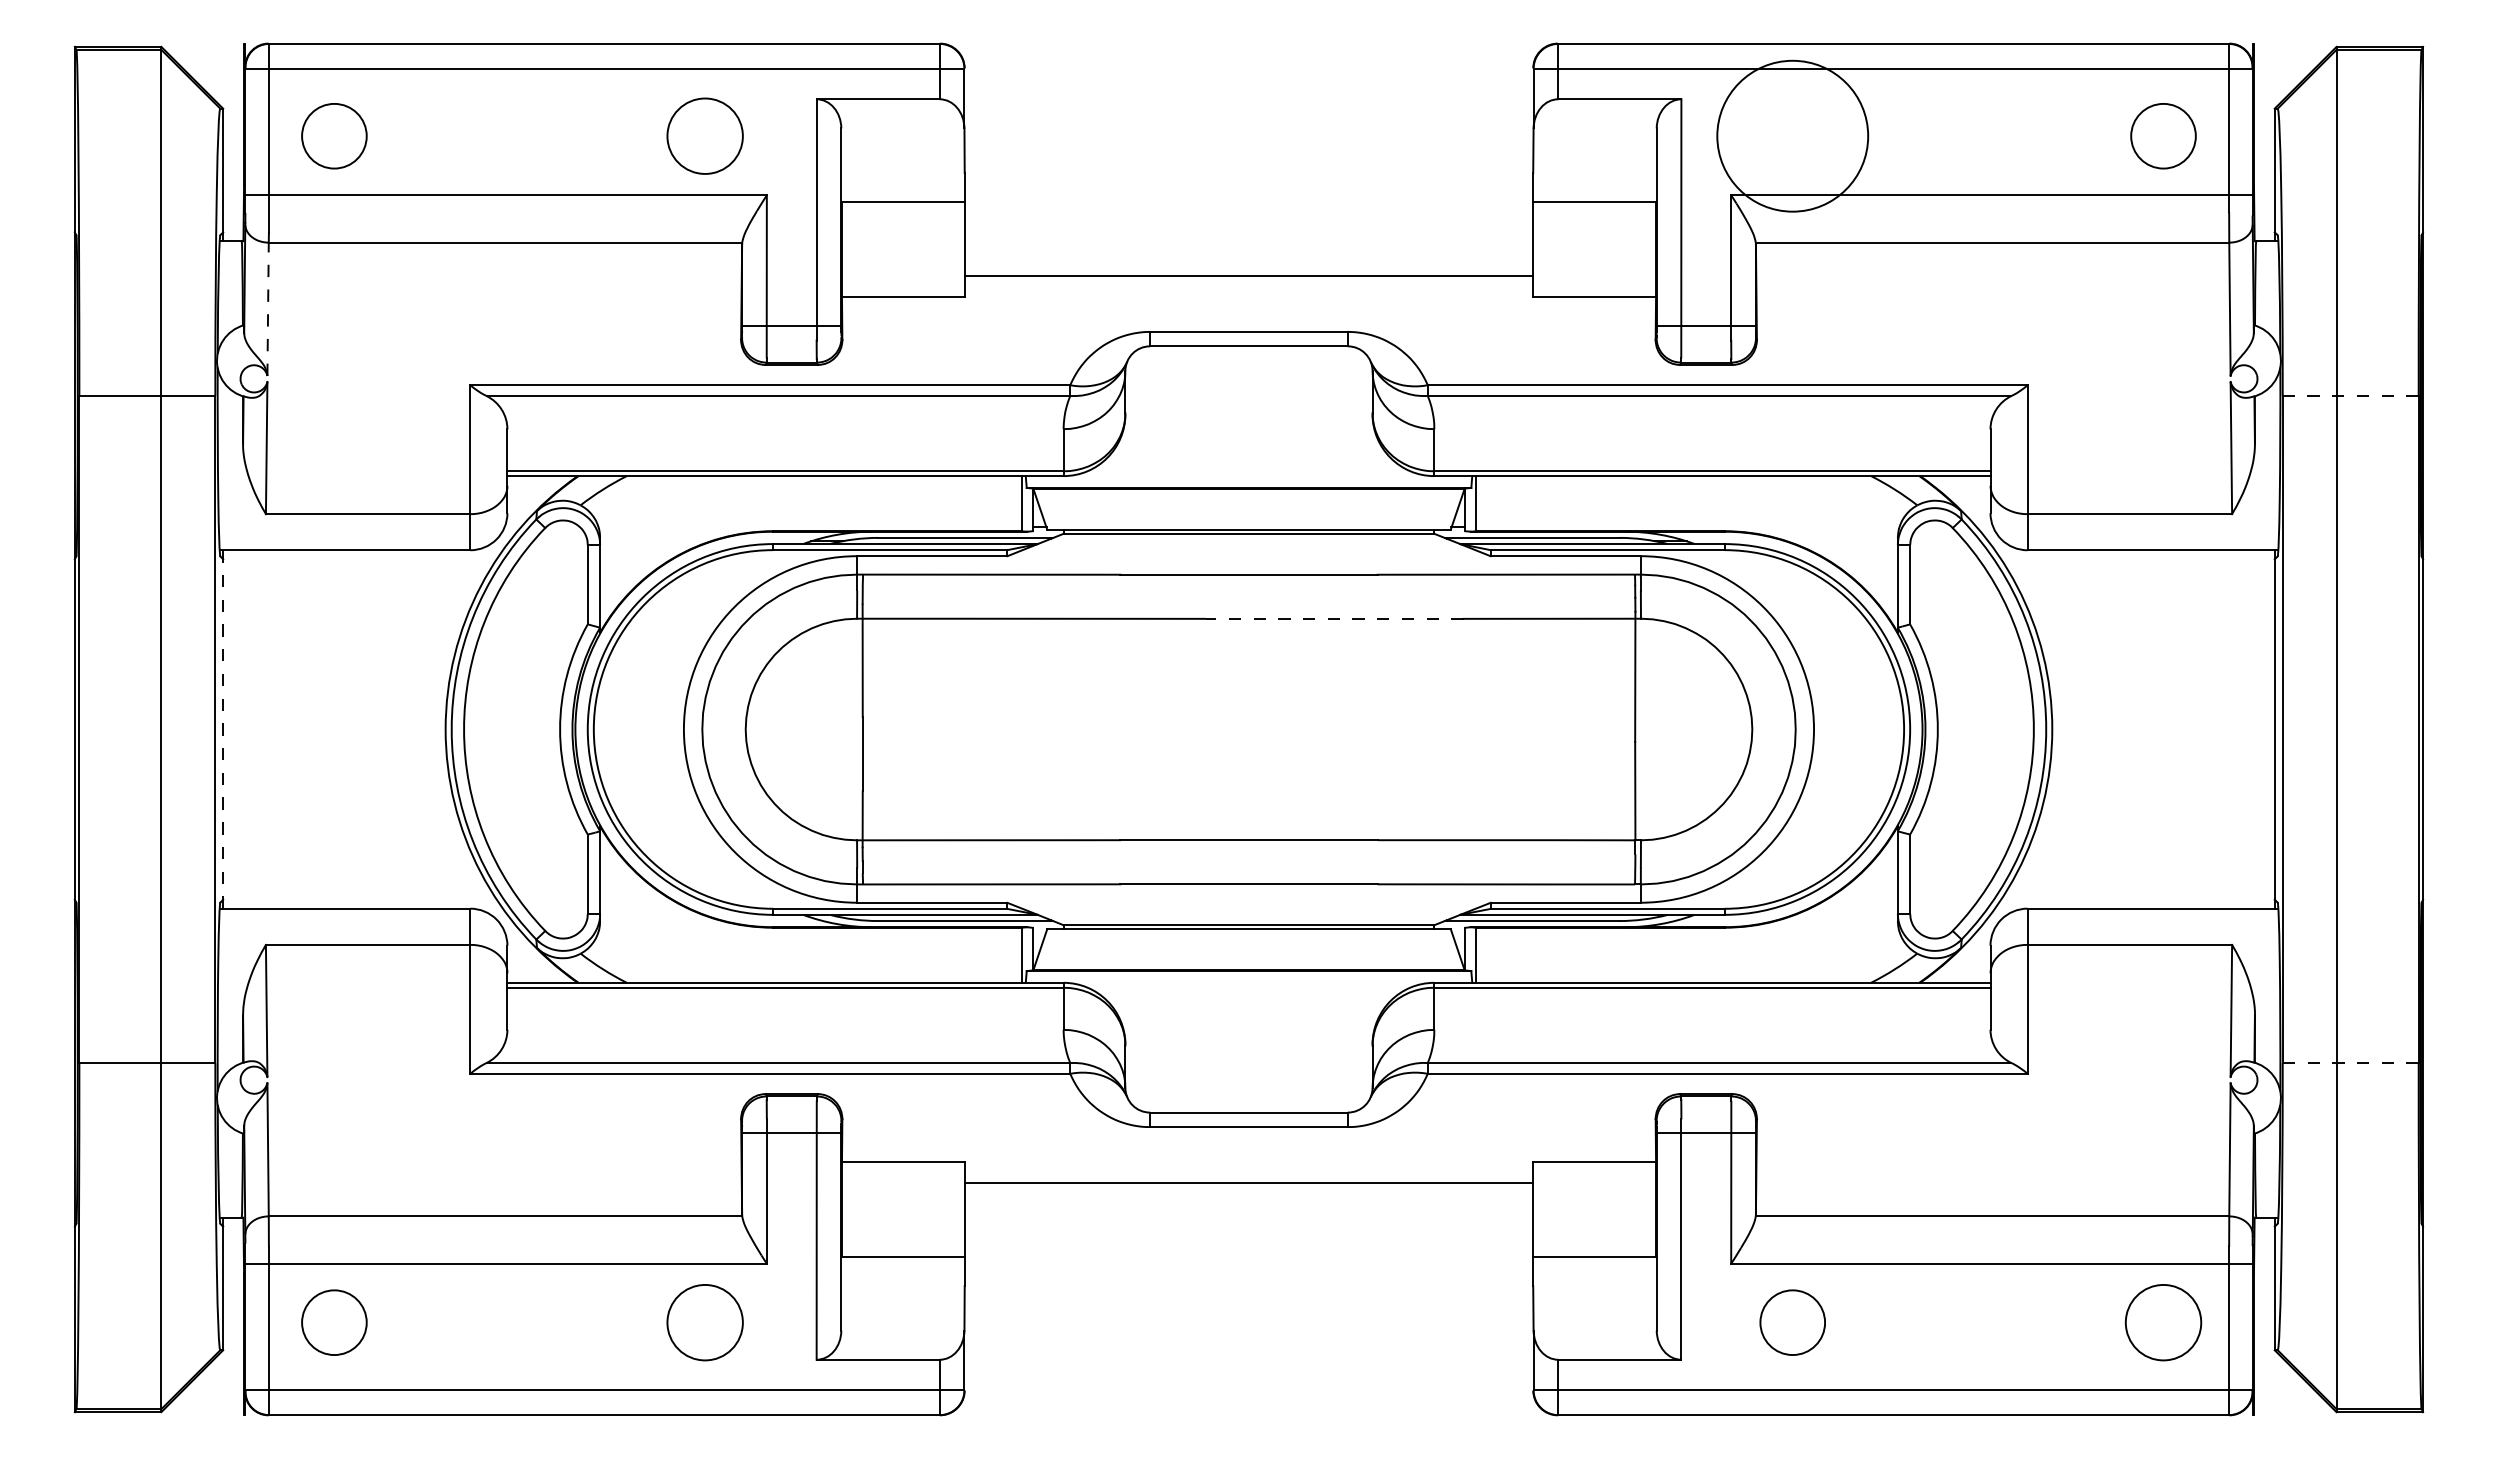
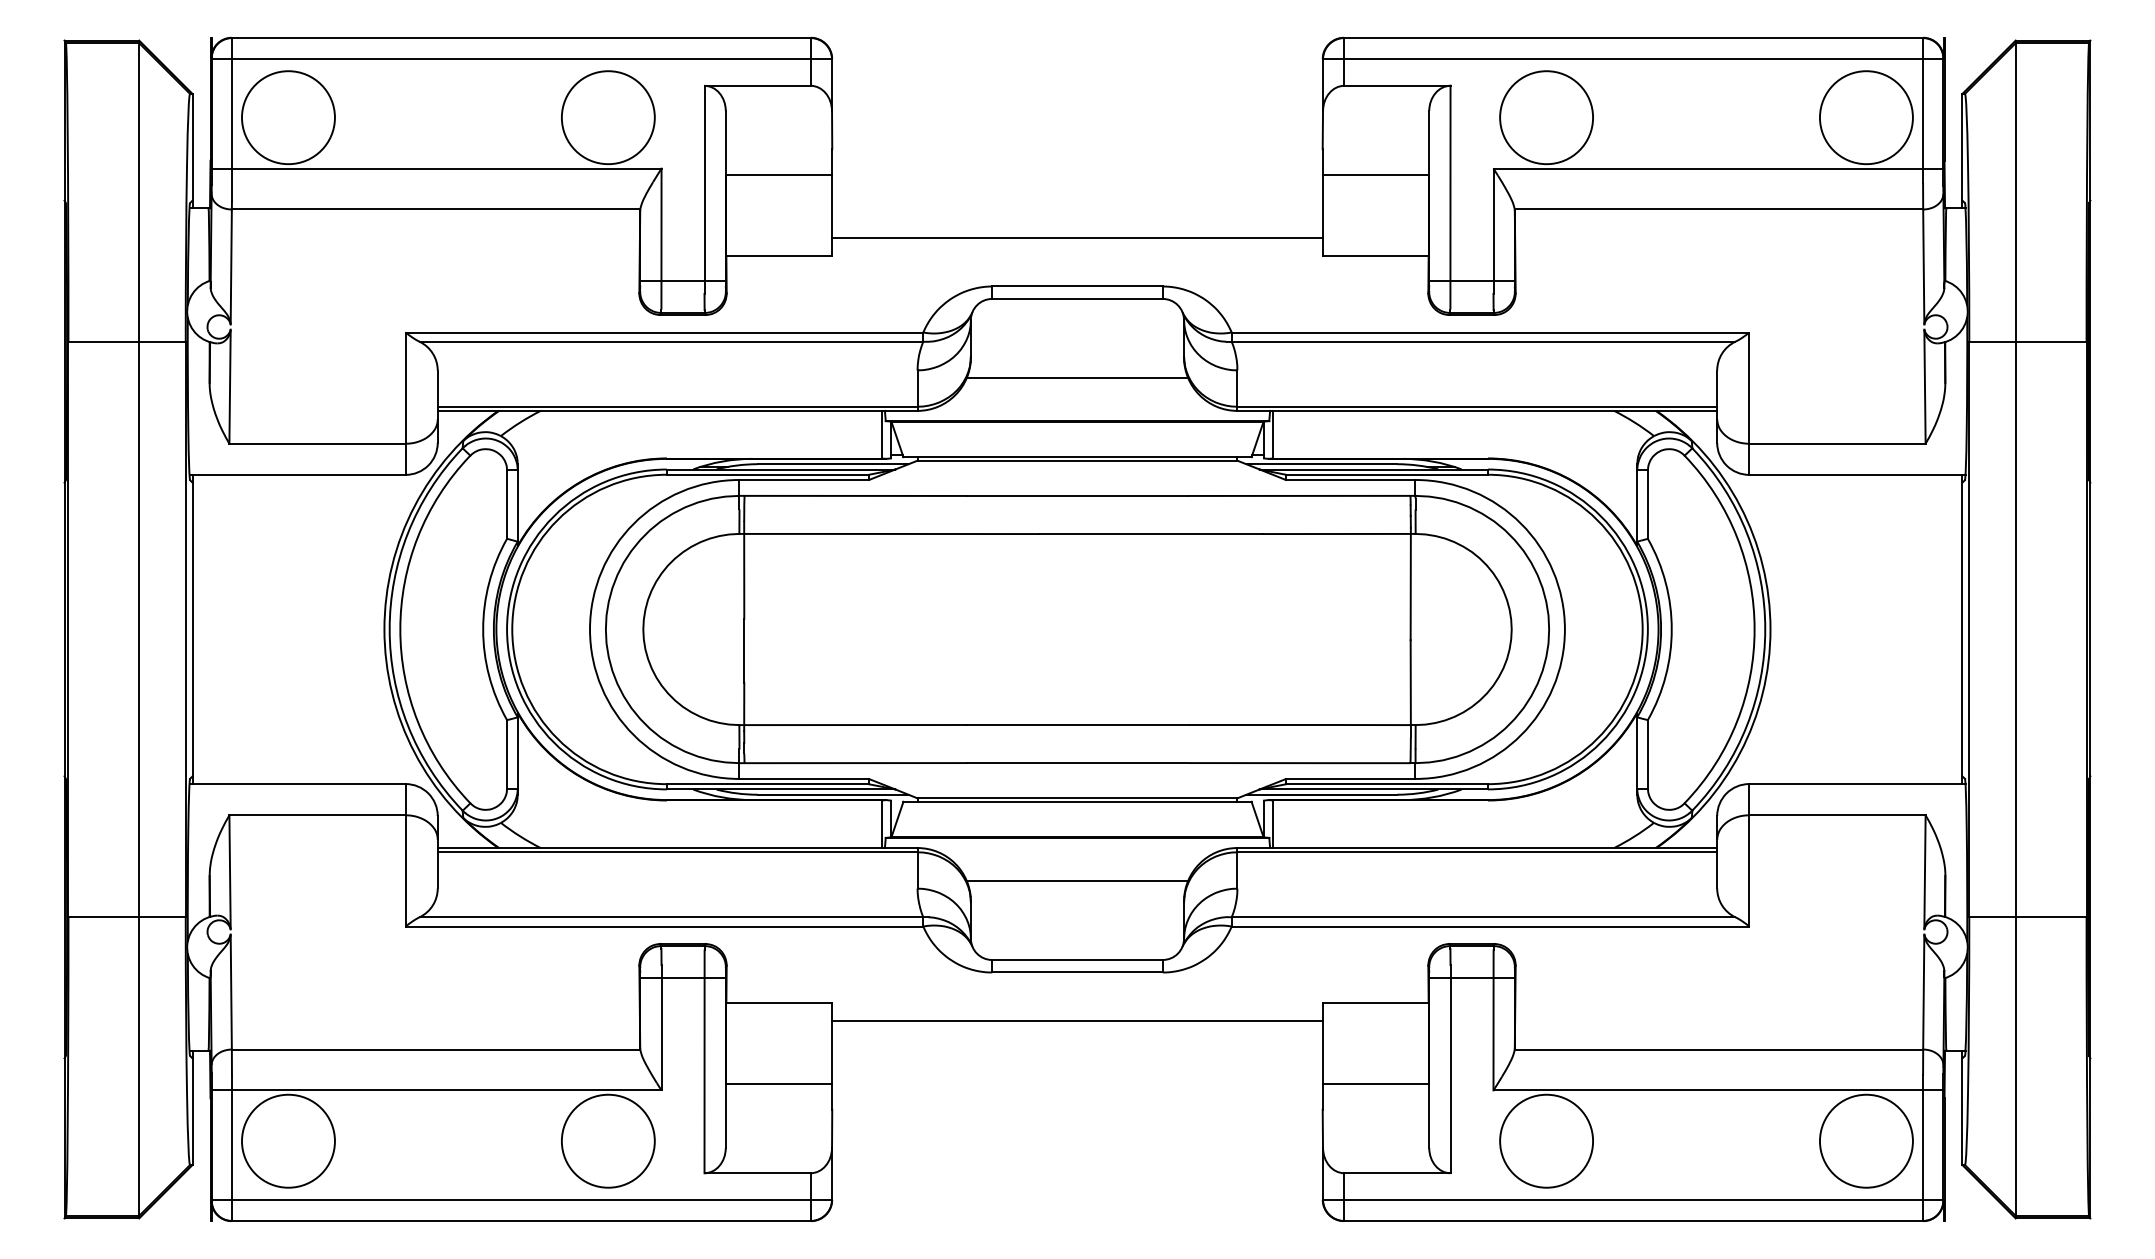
circle: (334, 136) -> (288, 117), size x1.67
circle: (705, 136) -> (608, 117), size x1.43
circle: (1792, 136) -> (1546, 117), size x0.71
circle: (2163, 136) -> (1866, 117), size x1.67
line: (268, 309) -> (231, 267), dashed -> solid
line: (2351, 395) -> (2028, 341), dashed -> solid
line: (1248, 438) -> (1077, 378), added
line: (1334, 618) -> (1151, 533), dashed -> solid
line: (223, 728) -> (192, 628), dashed -> solid
line: (1248, 1021) -> (1077, 881), added
line: (2350, 1063) -> (2027, 917), dashed -> solid
circle: (334, 1322) -> (288, 1141), size x1.67
circle: (705, 1322) -> (608, 1141), size x1.43
circle: (1792, 1322) -> (1546, 1141), size x1.67
circle: (2163, 1322) -> (1866, 1141), size x1.43

